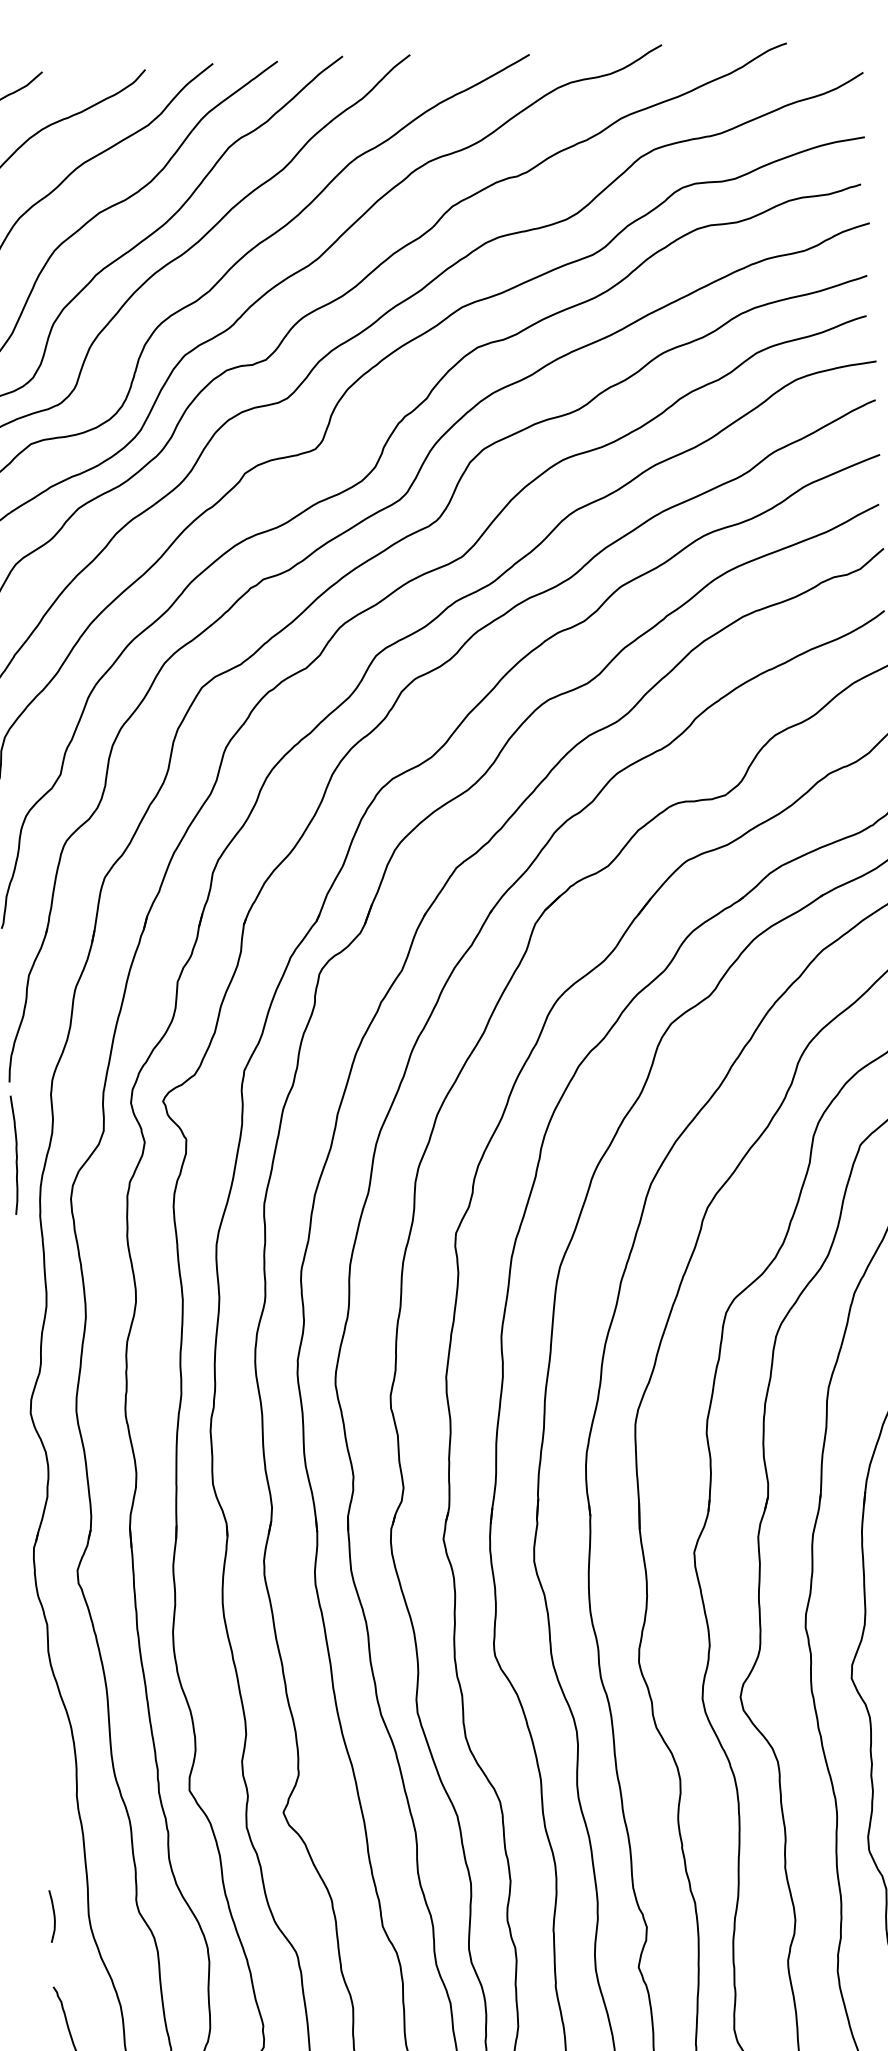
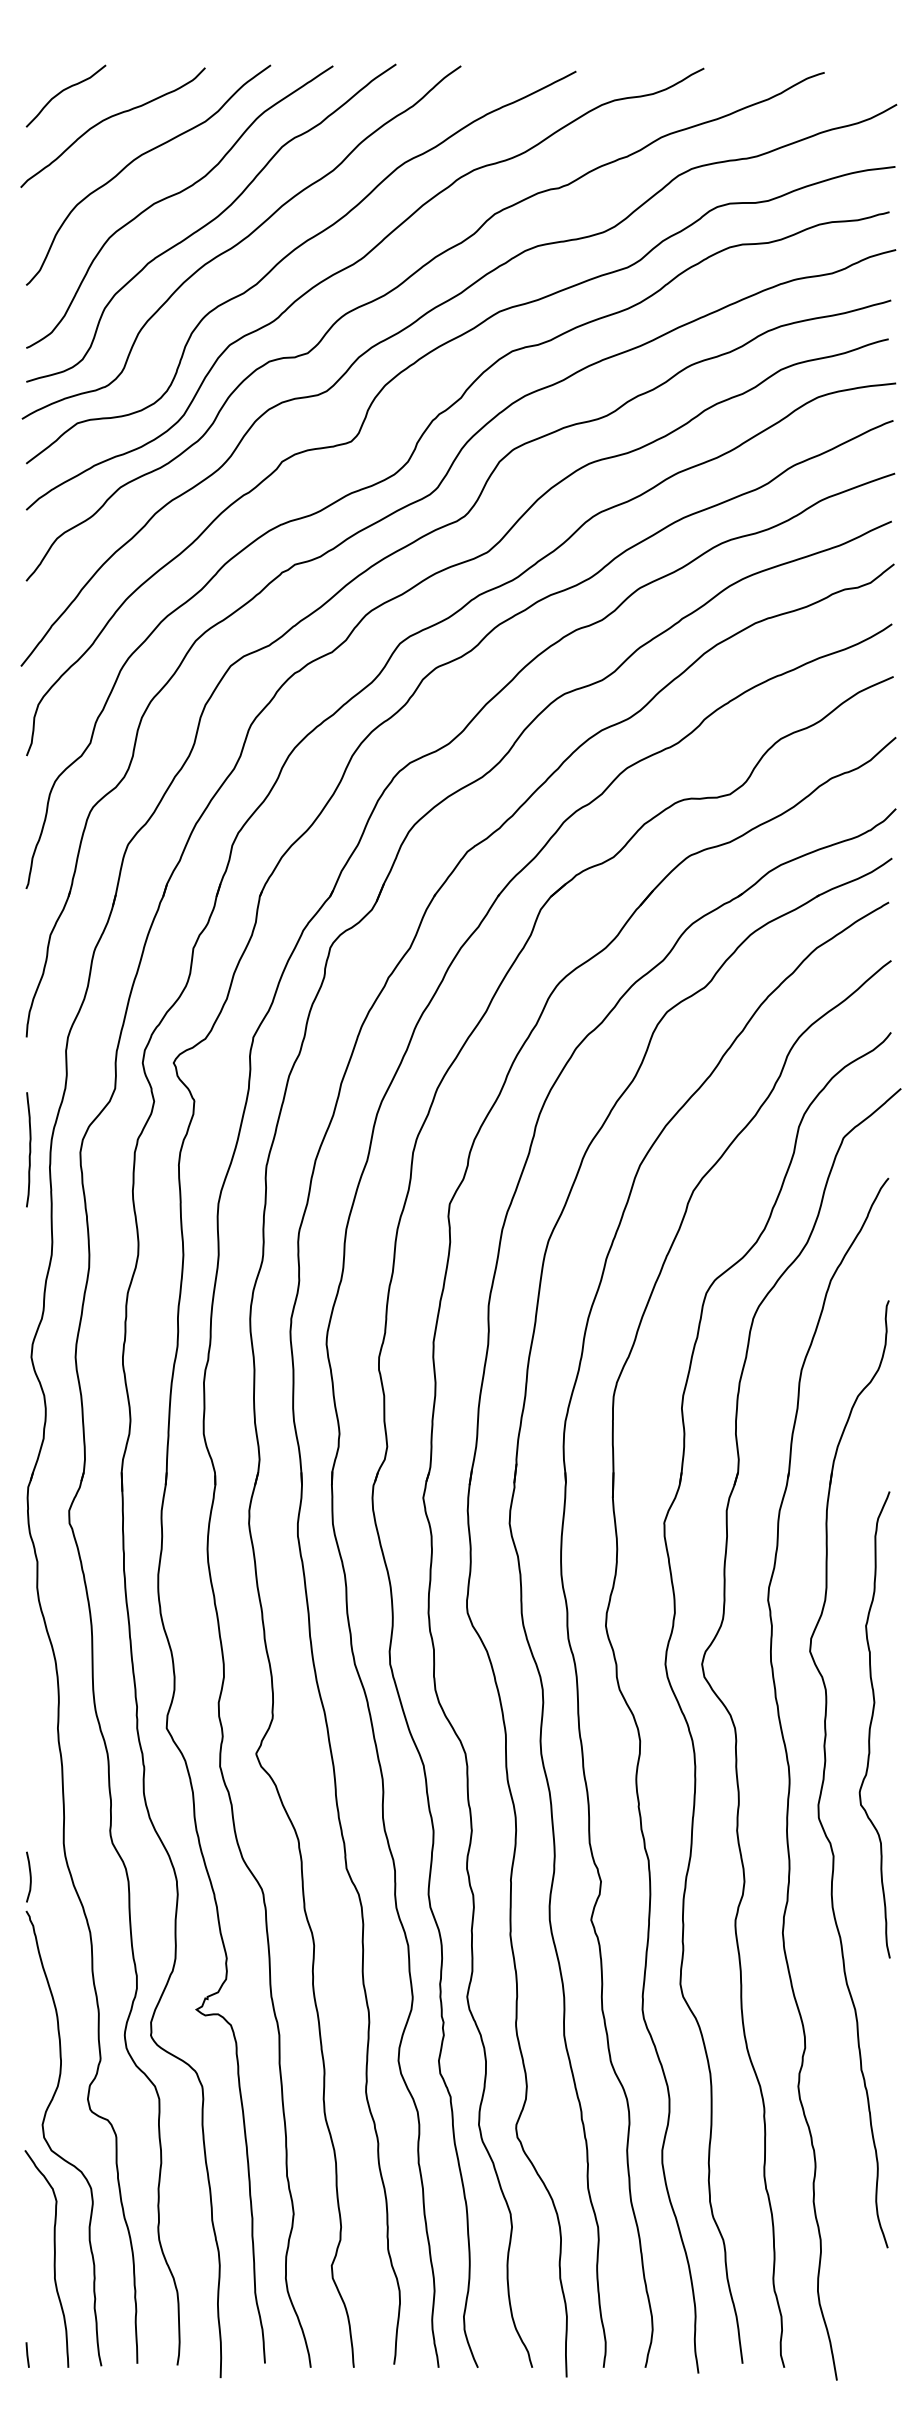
curve: (16, 1154) -> (29, 1149), moved
curve: (53, 1915) -> (29, 1876), moved

